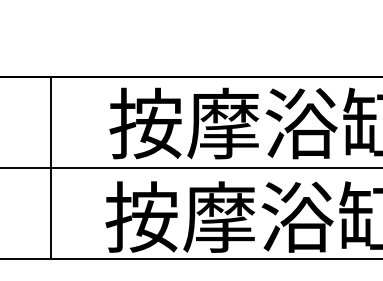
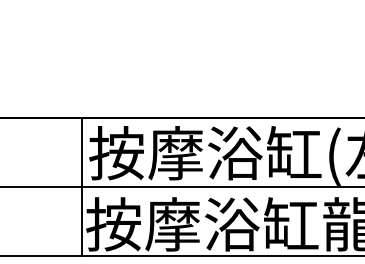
line: (50, 167) -> (82, 186), moved

